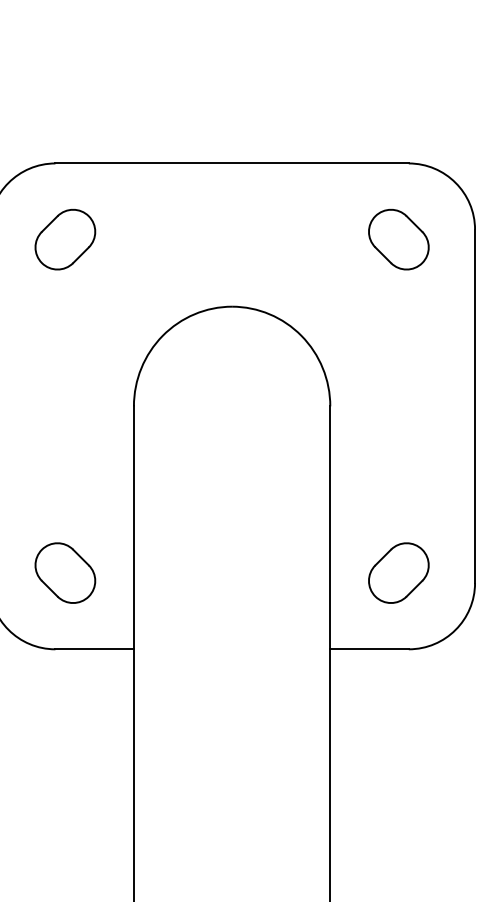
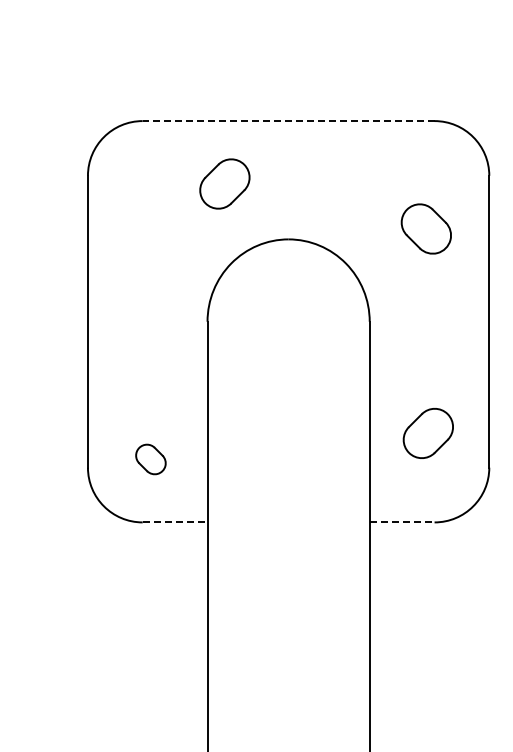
line: (231, 163) -> (288, 121), solid -> dashed
part: (64, 239) -> (224, 183), moved
part: (397, 239) -> (425, 228), moved
part: (64, 573) -> (150, 459), size x0.6
part: (397, 573) -> (427, 433), moved
line: (95, 649) -> (175, 522), solid -> dashed
line: (369, 649) -> (402, 522), solid -> dashed

